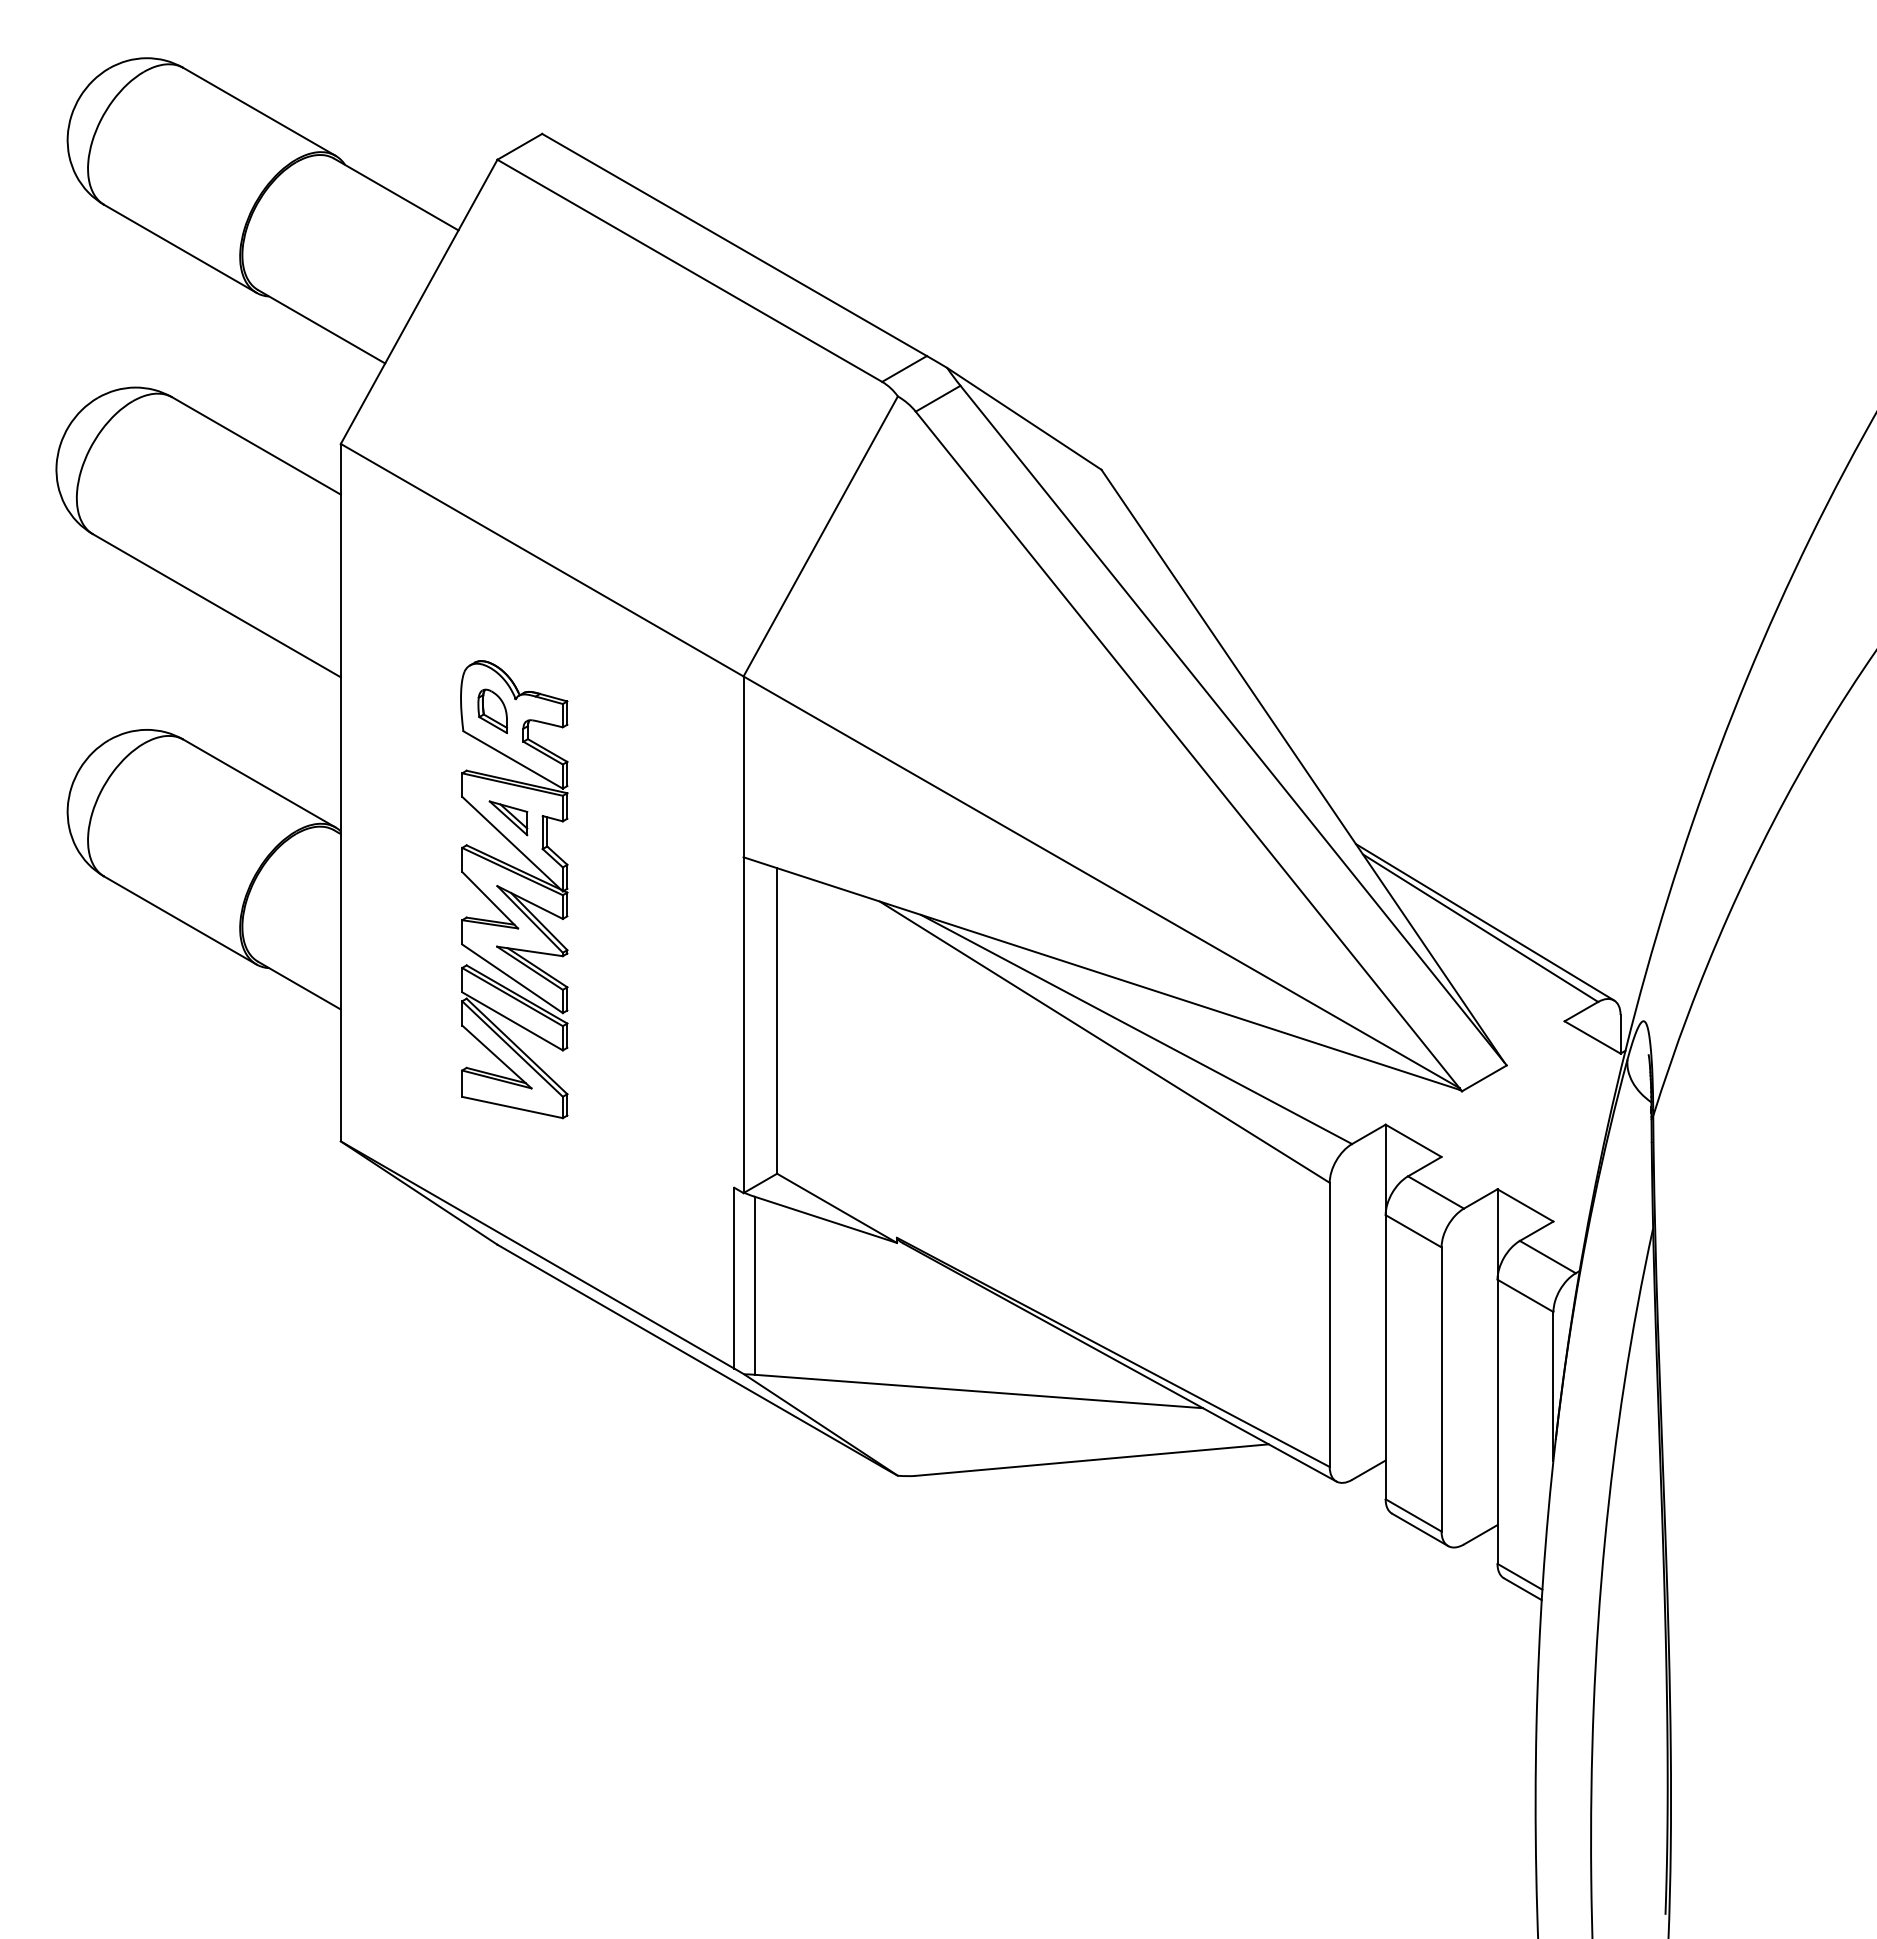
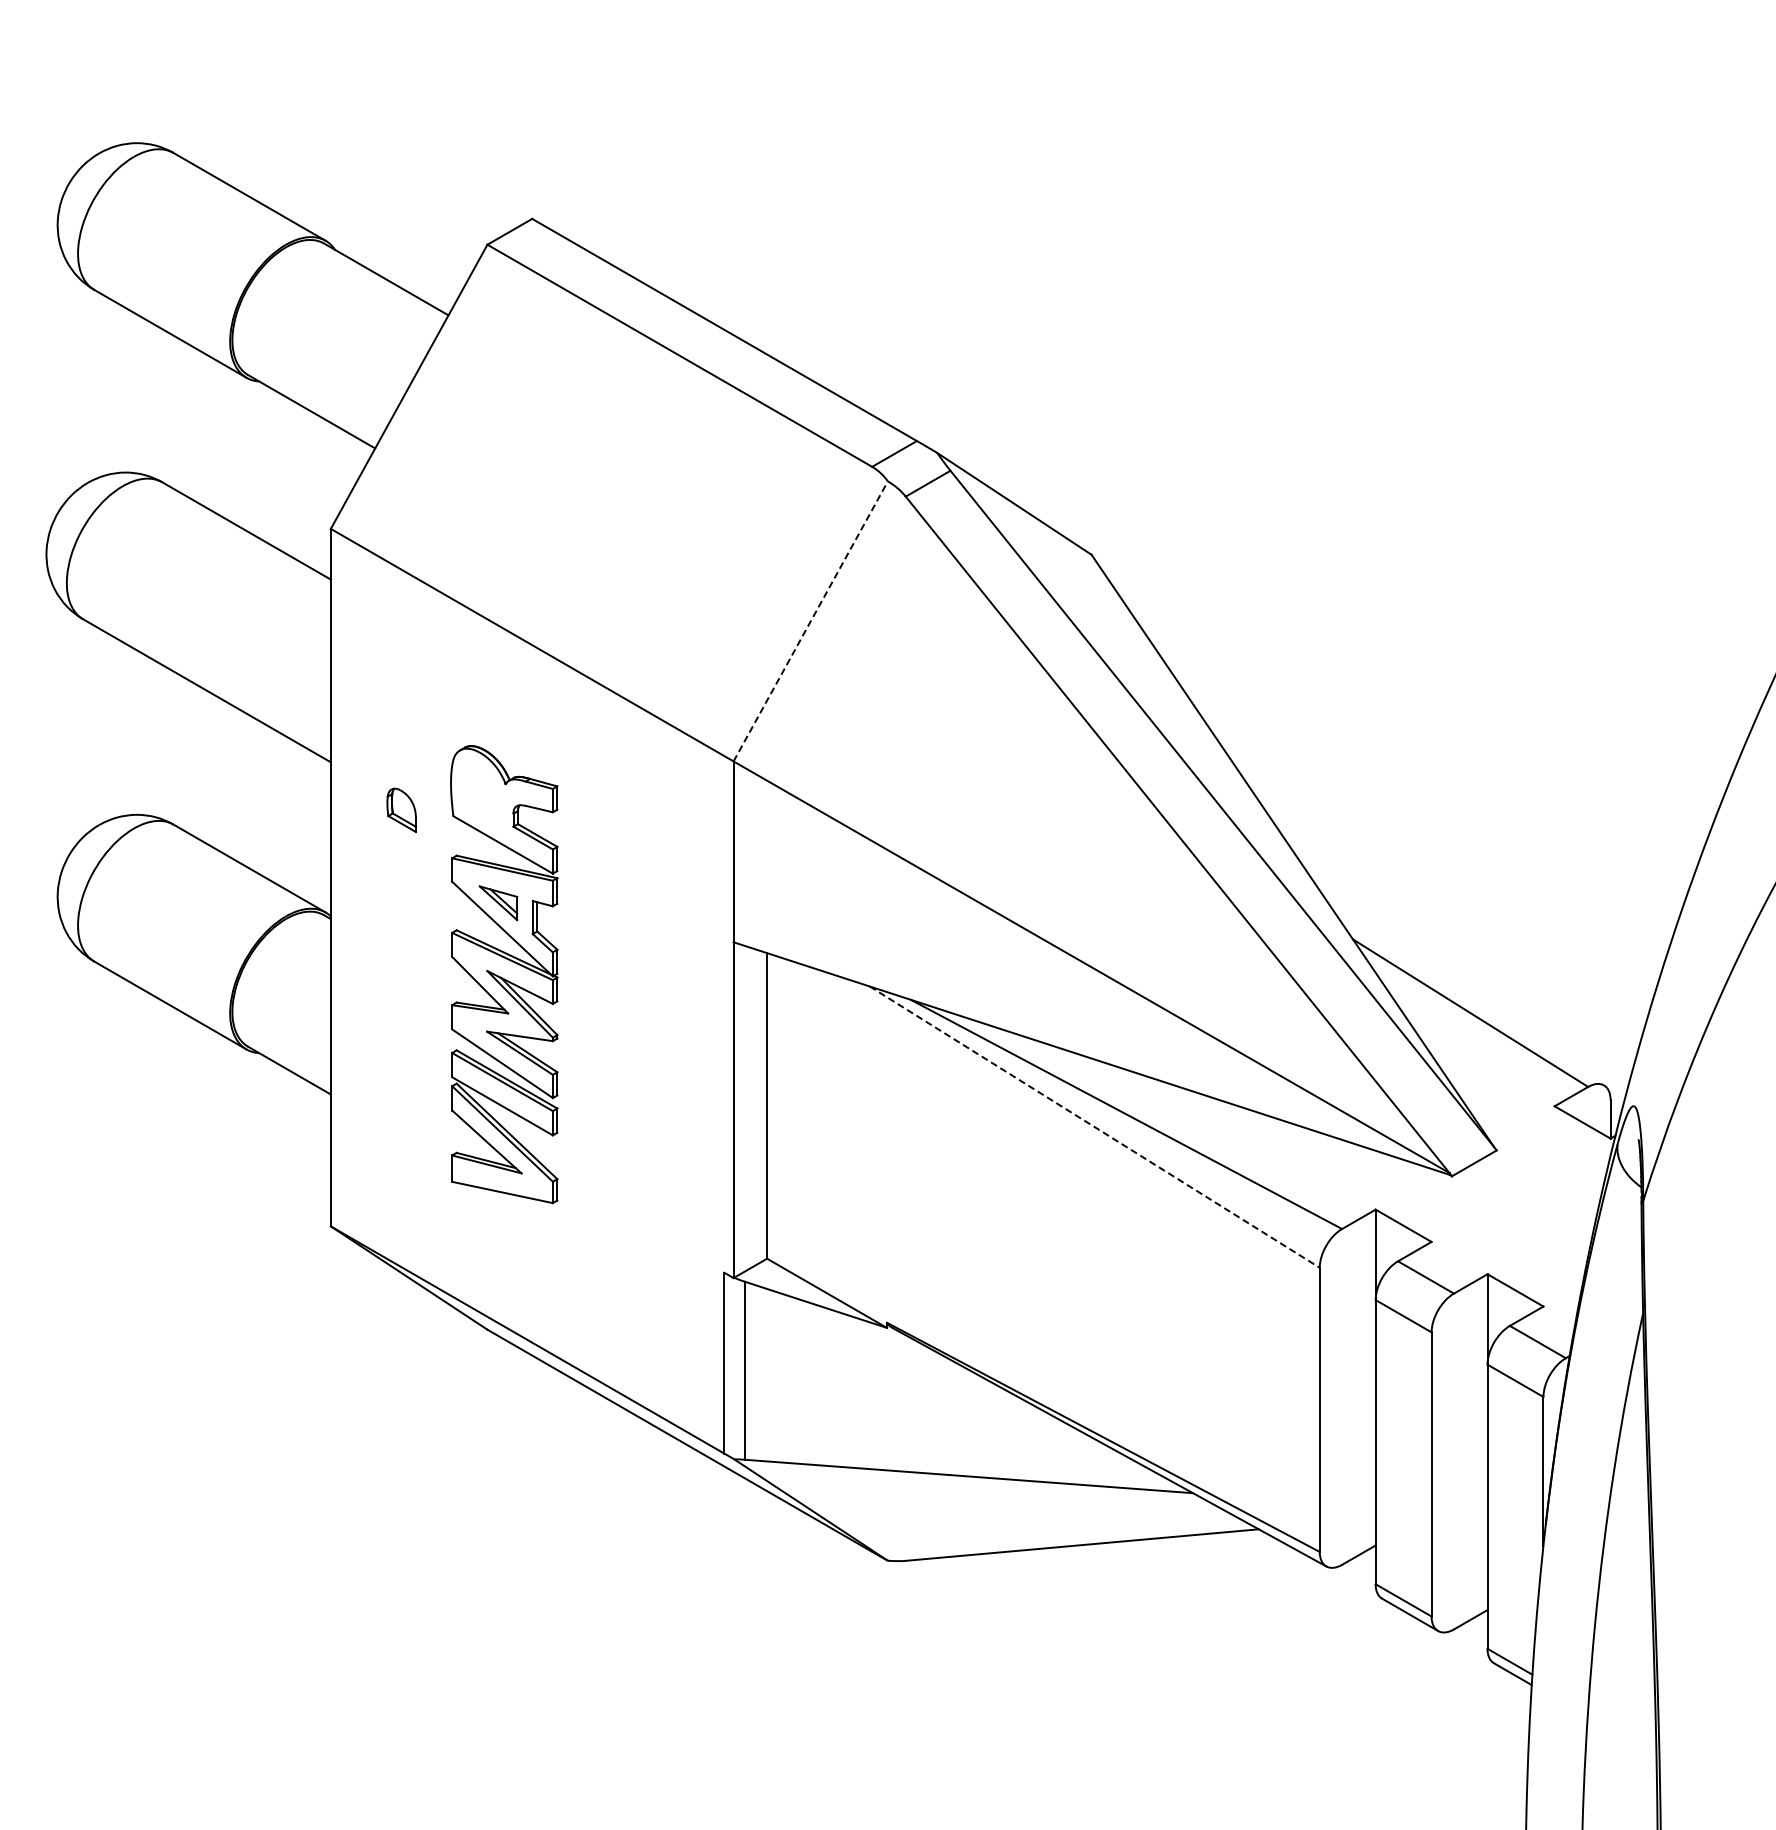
line: (820, 536) -> (810, 621), solid -> dashed
part: (492, 711) -> (401, 810), moved
line: (1484, 922) -> (1474, 1007), removed
line: (1105, 1042) -> (1095, 1127), solid -> dashed

